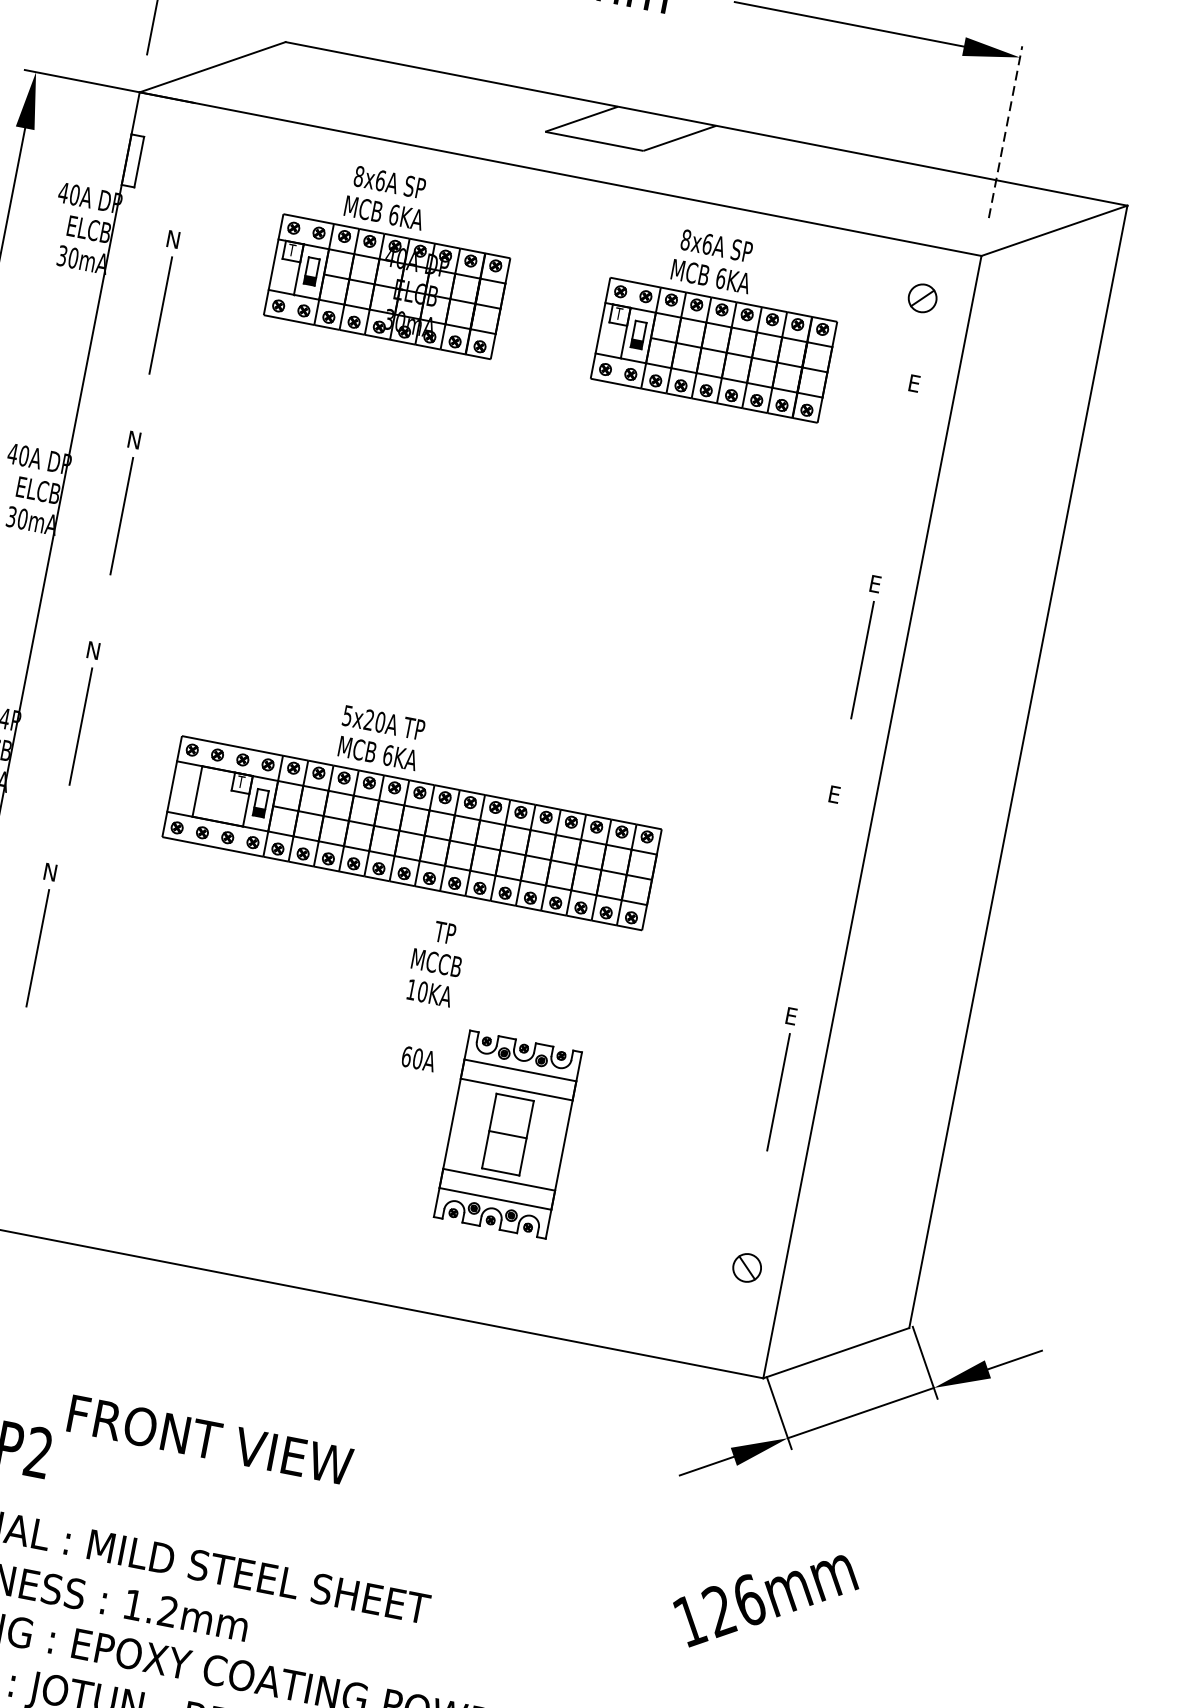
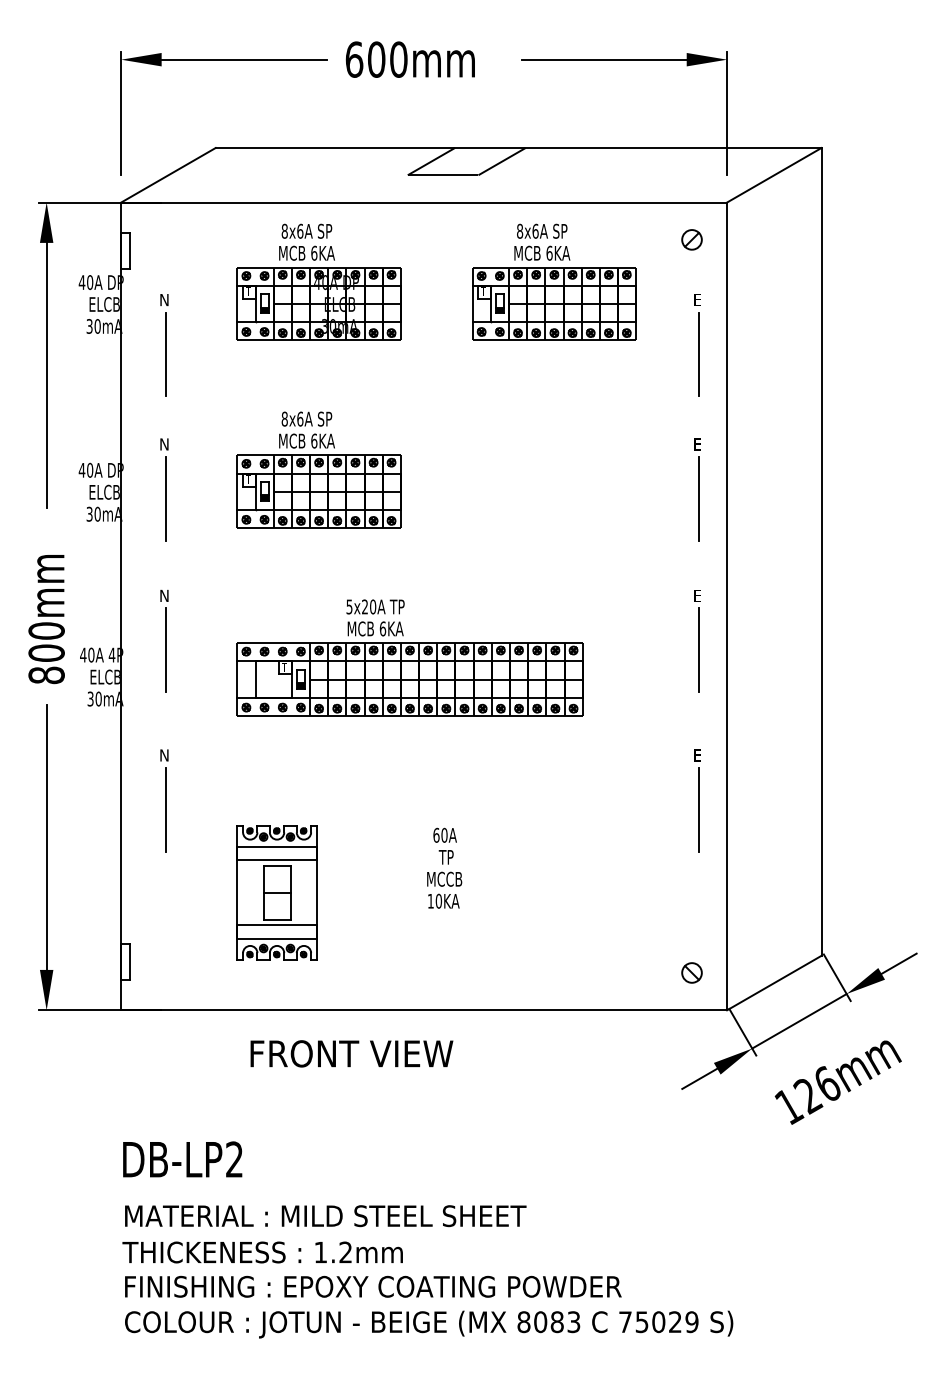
line: (1006, 132) -> (727, 113), dashed -> solid
line: (902, 459) -> (699, 354), added
part: (341, 516) -> (318, 469), added
line: (822, 870) -> (699, 650), added
text: (436, 963) -> (444, 879), moved
part: (507, 1134) -> (276, 892), moved
part: (746, 1267) -> (691, 972), moved
text: (209, 1439) -> (351, 1053), moved
text: (763, 1600) -> (837, 1082), moved

